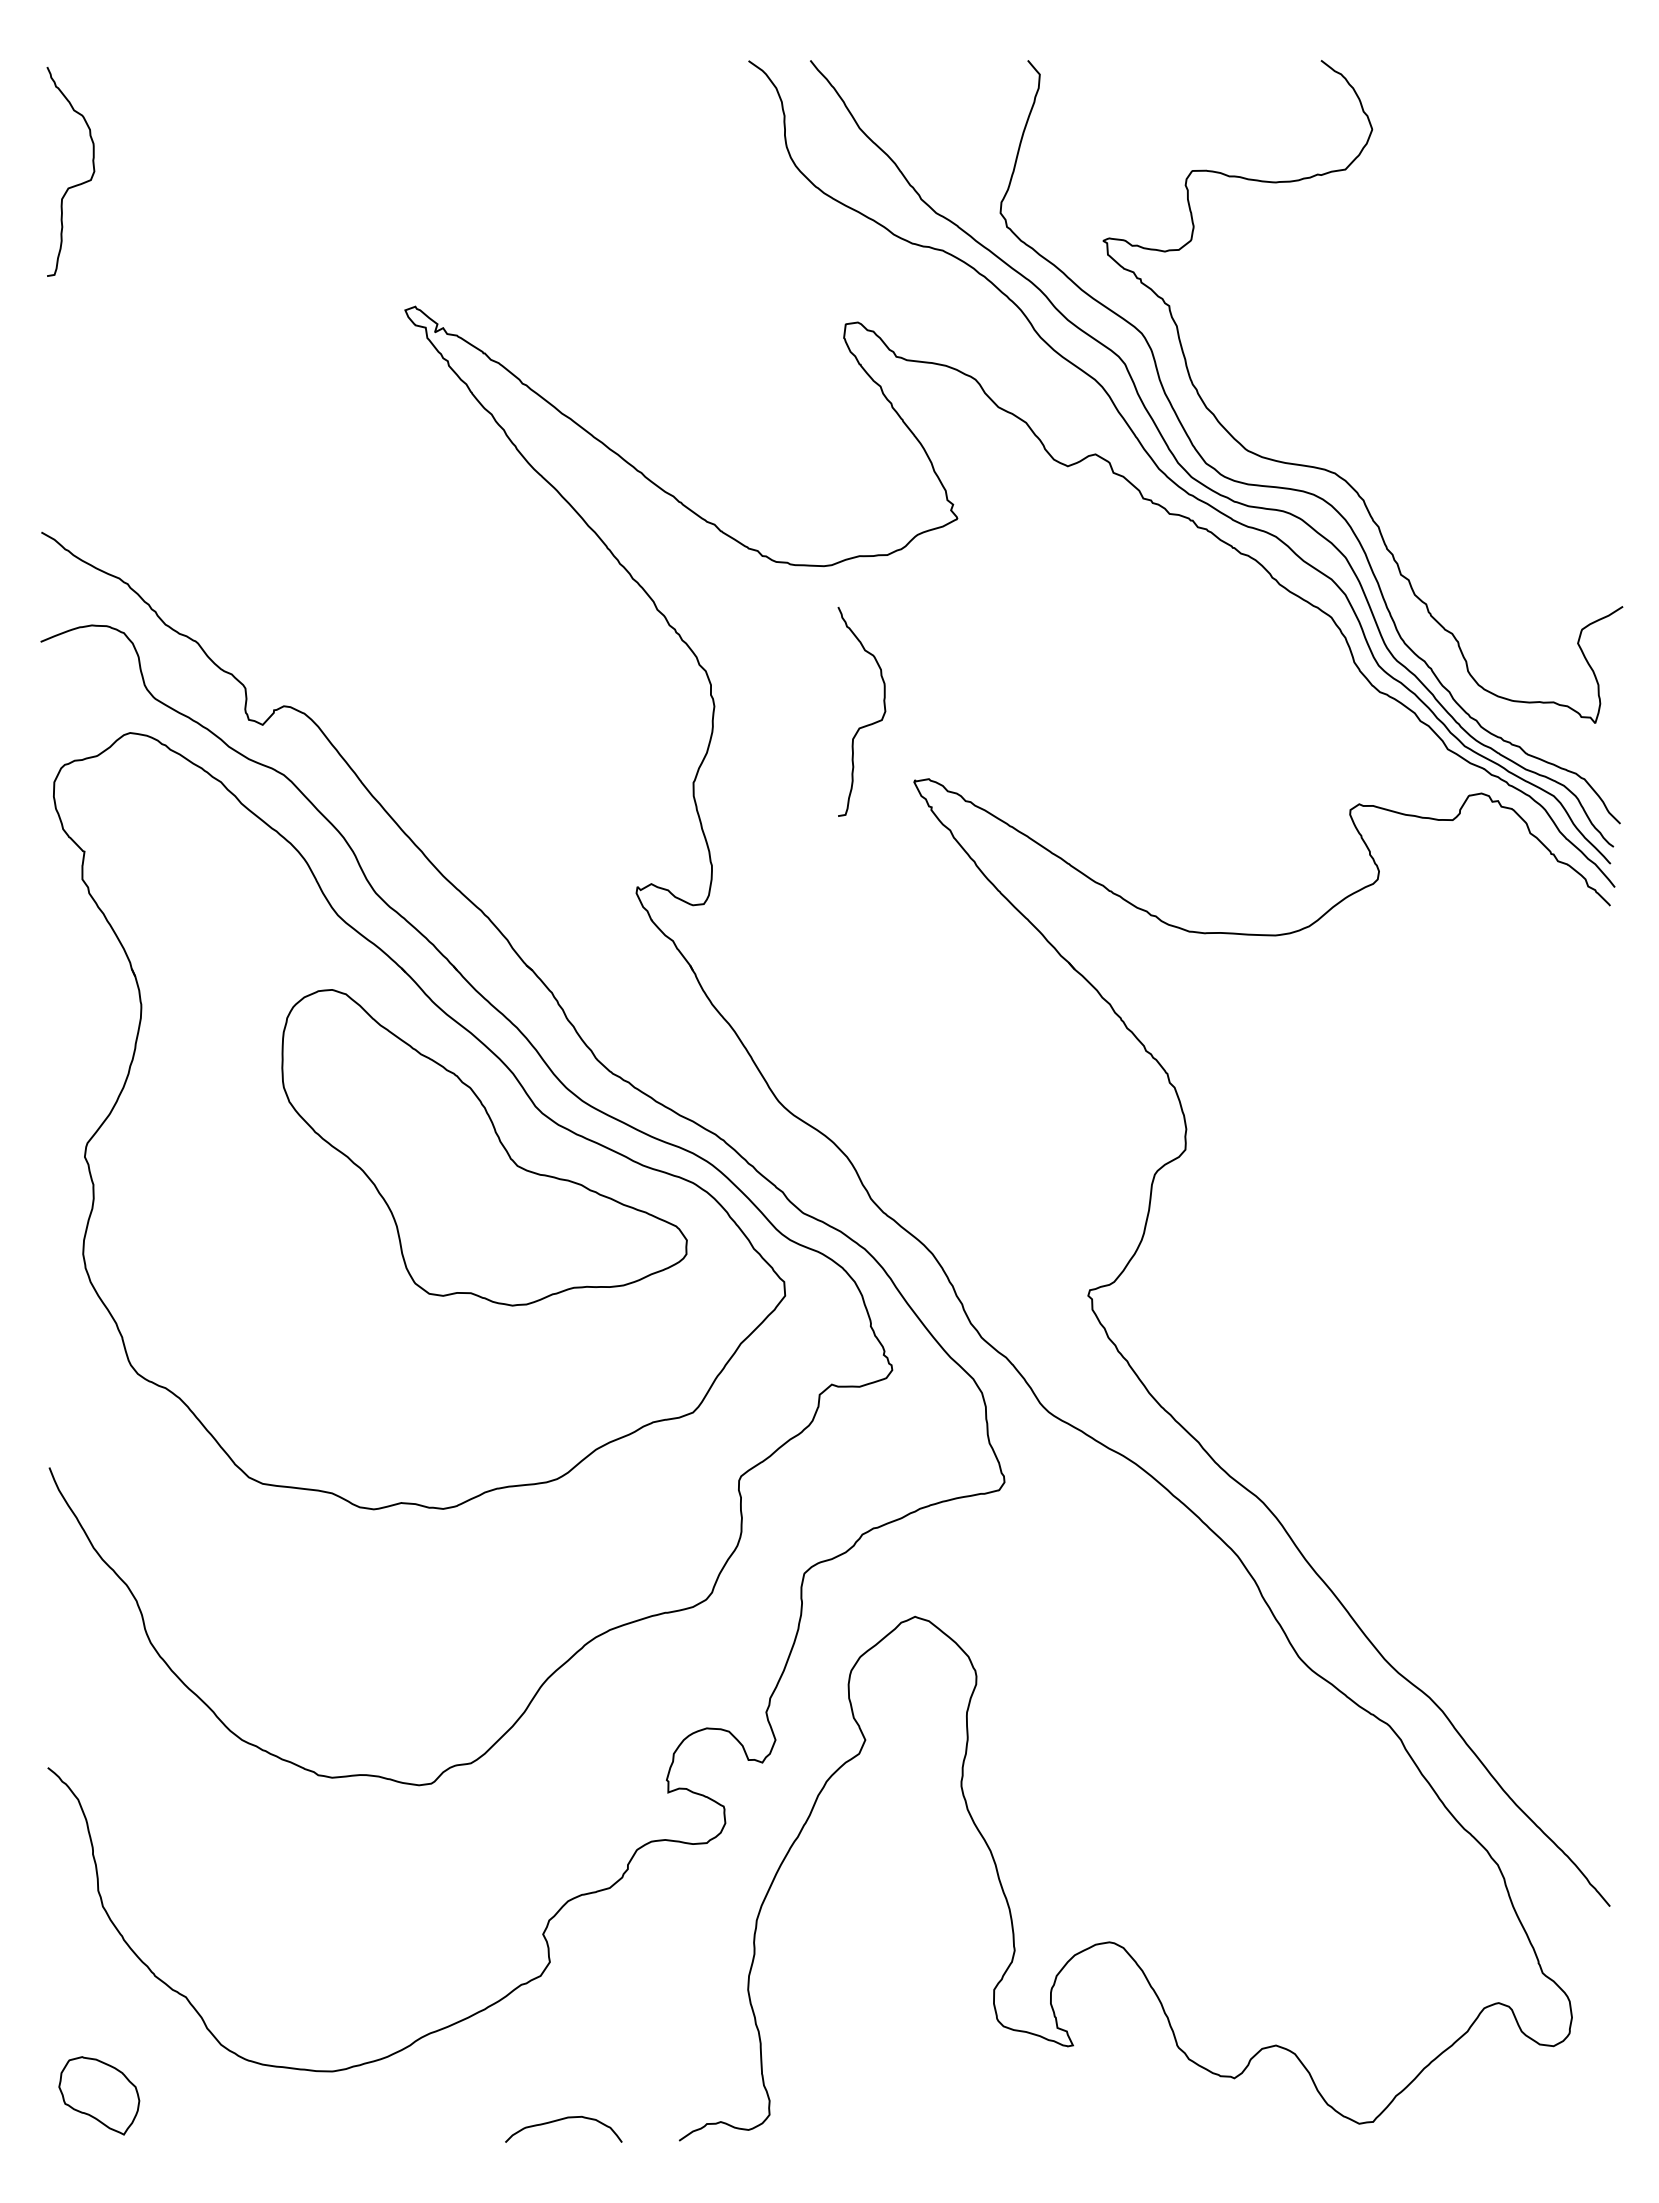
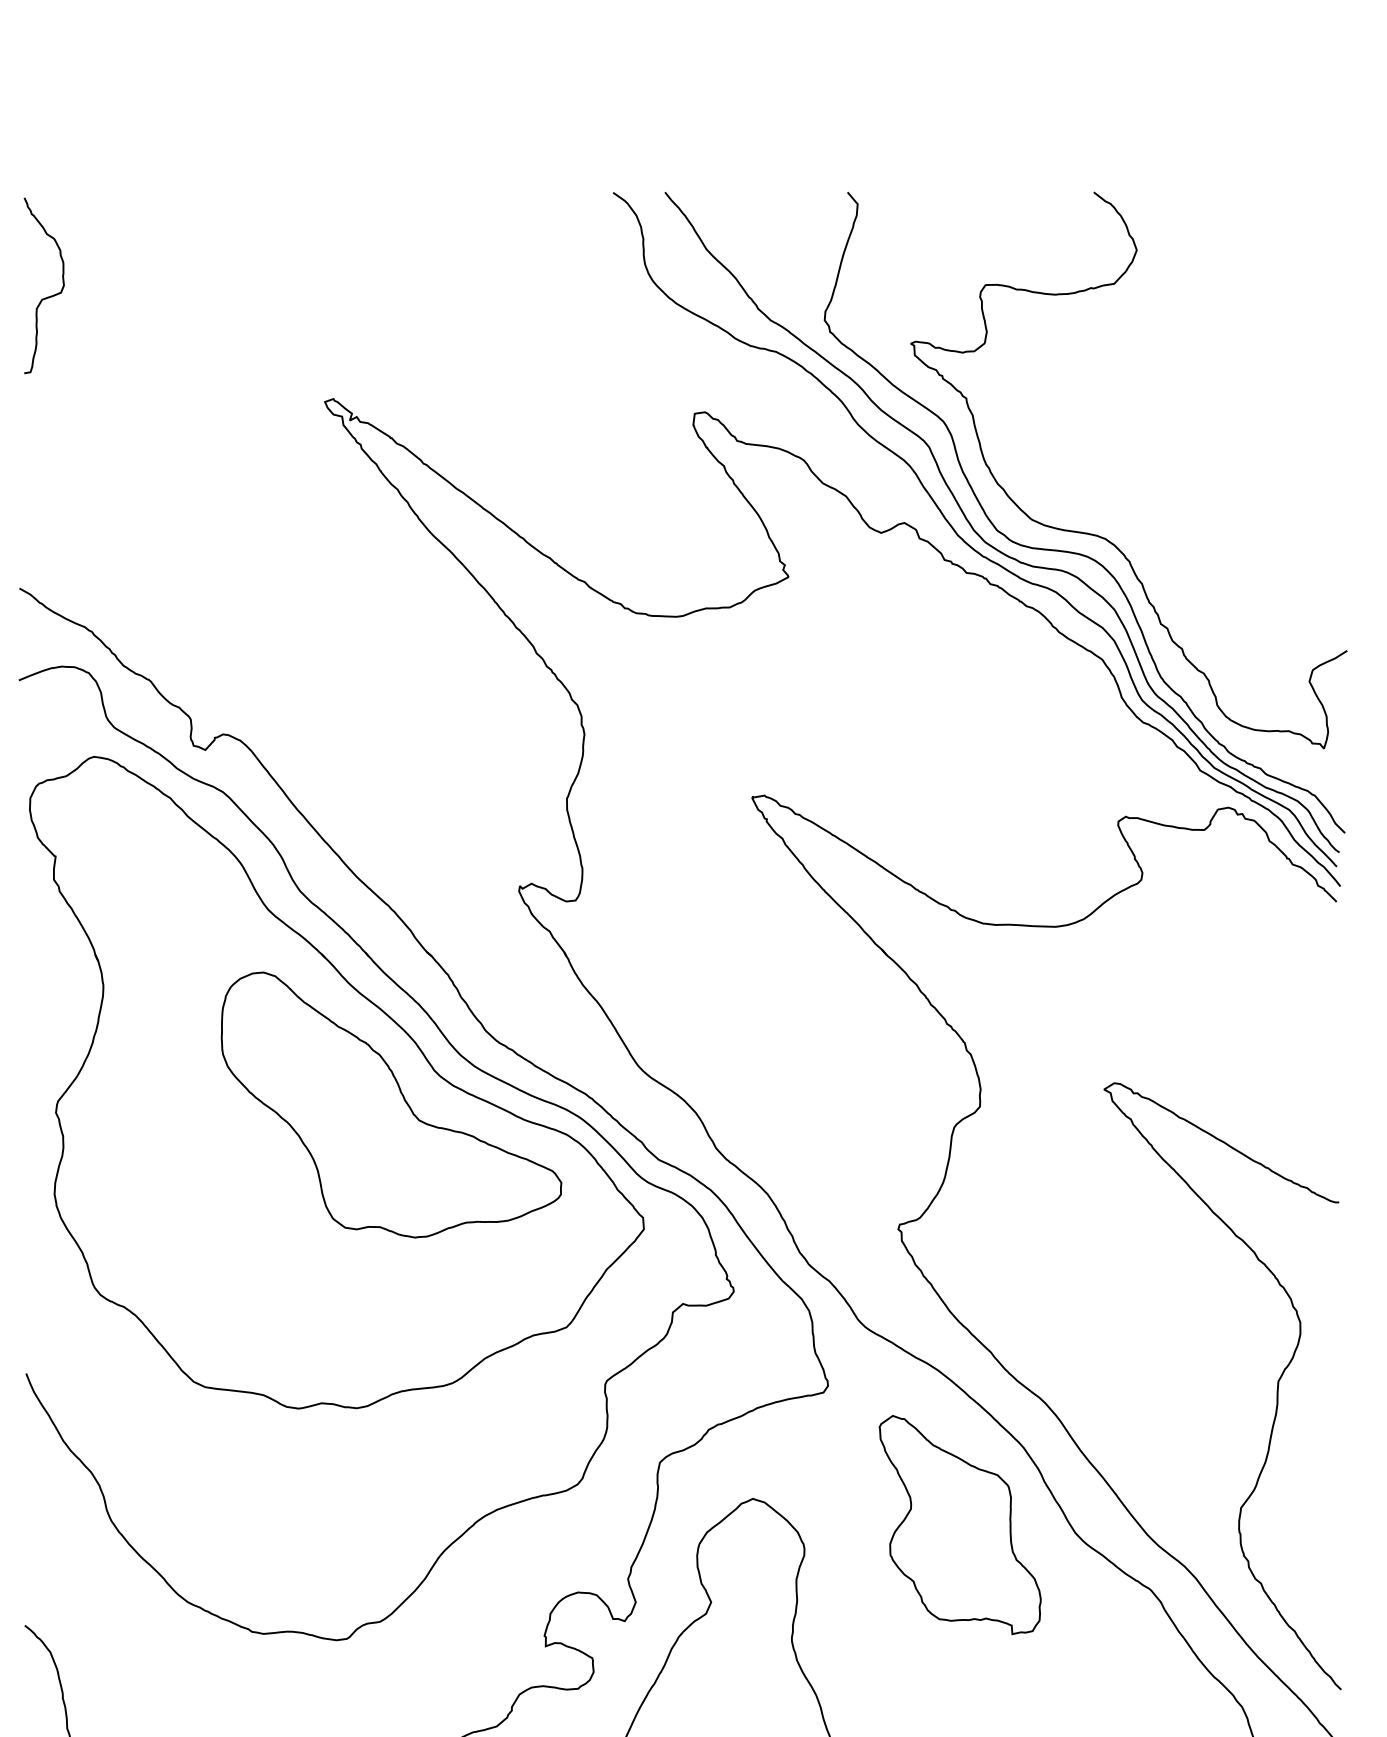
curve: (867, 724) -> (713, 749), removed
curve: (1539, 1482) -> (1277, 1386), added
part: (1161, 1647) -> (959, 1524), added

